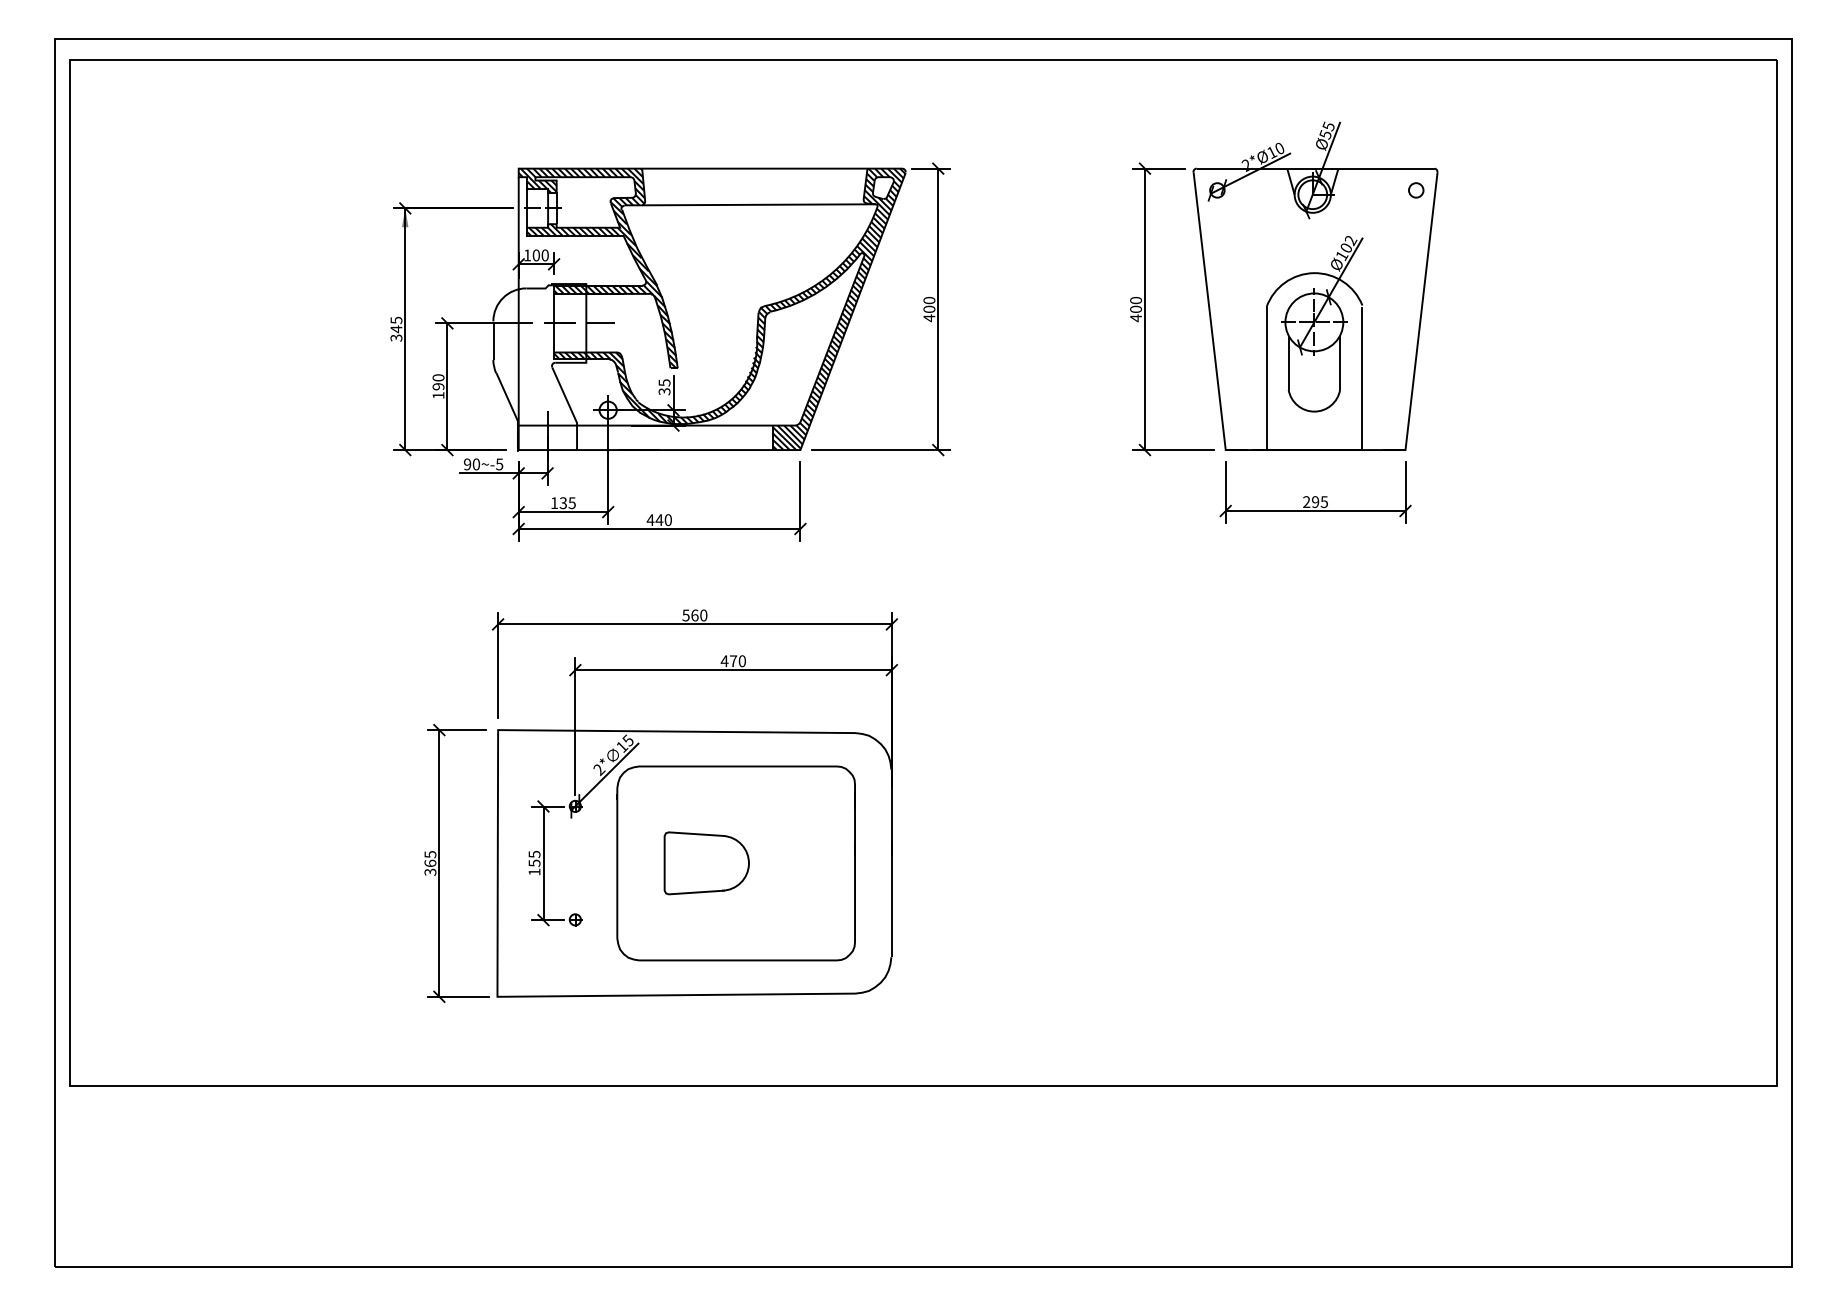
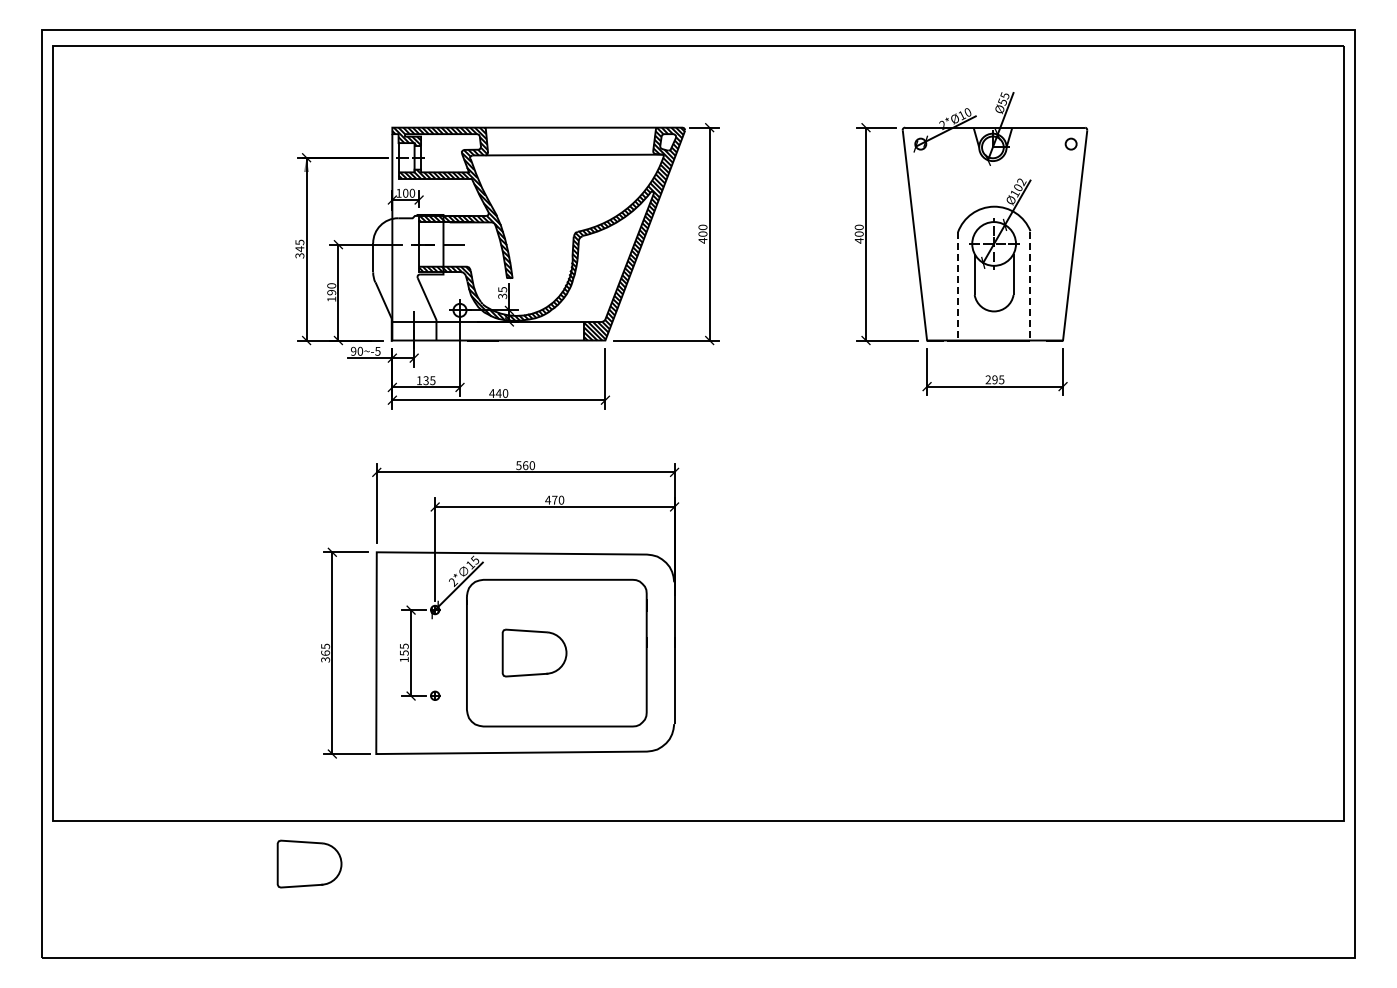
line: (1267, 378) -> (958, 286), solid -> dashed
line: (1362, 378) -> (1030, 286), solid -> dashed
part: (409, 1141) -> (309, 863), added

